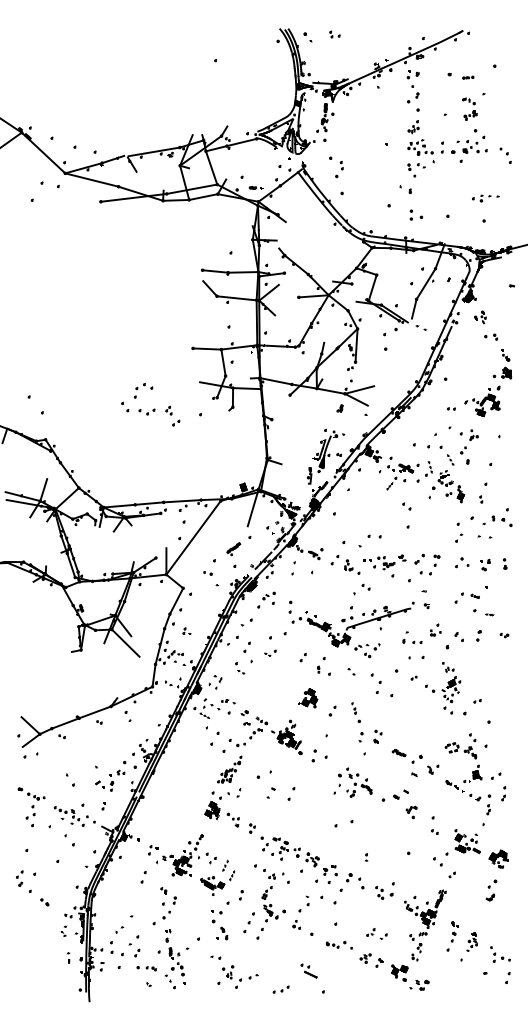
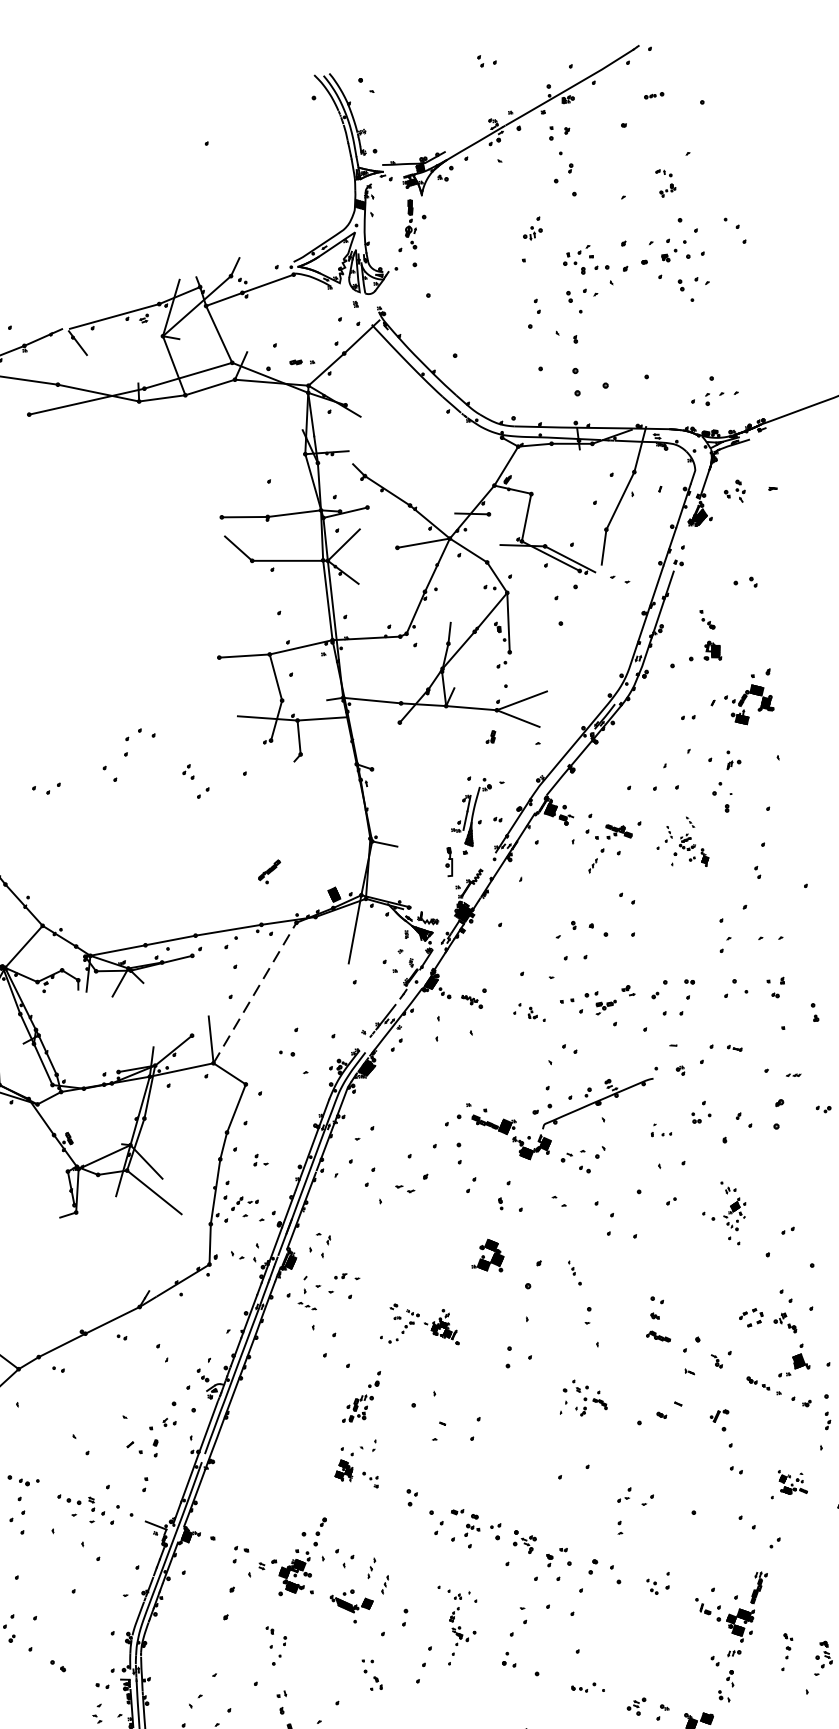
part: (334, 34) -> (486, 60), moved
part: (468, 77) -> (654, 95), moved
part: (469, 108) -> (665, 181), size x0.7
part: (413, 127) -> (532, 229), moved
part: (442, 147) -> (624, 255), size x1.6
part: (505, 155) -> (734, 230), moved
part: (339, 169) -> (533, 313), moved
part: (479, 170) -> (694, 289), added
part: (485, 198) -> (714, 398), moved
part: (416, 214) -> (590, 379), size x1.6
part: (480, 317) -> (734, 491), moved
part: (502, 364) -> (703, 636), moved
part: (146, 411) -> (45, 788), moved
part: (440, 478) -> (681, 842), size x0.6
part: (497, 520) -> (581, 928), moved
line: (193, 537) -> (254, 992), solid -> dashed
part: (233, 549) -> (269, 872), moved
part: (505, 563) -> (815, 1011), moved
part: (345, 564) -> (529, 1012), size x0.6
part: (466, 597) -> (719, 1051), moved
part: (266, 599) -> (395, 1088), removed
part: (290, 606) -> (459, 1152), moved
part: (478, 635) -> (777, 1113), size x1.6
part: (412, 637) -> (661, 1129), size x0.6
part: (270, 652) -> (412, 1182), size x1.6
part: (240, 668) -> (362, 1215), removed
part: (443, 688) -> (725, 1214), size x0.7
part: (332, 710) -> (532, 1273), size x1.6
part: (355, 712) -> (573, 1272), size x0.7
part: (127, 715) -> (161, 1351), moved
part: (265, 732) -> (418, 1324), size x0.6
part: (377, 736) -> (656, 1307), moved
part: (352, 782) -> (581, 1397), size x0.7
part: (222, 807) -> (355, 1465), size x0.7
part: (411, 812) -> (719, 1420), moved
part: (462, 842) -> (787, 1483), size x0.6
part: (143, 877) -> (228, 1604), size x1.6
part: (384, 890) -> (657, 1582), size x0.7
part: (271, 901) -> (459, 1623), size x0.6
part: (168, 903) -> (277, 1645), size x0.7
part: (219, 925) -> (371, 1675), size x0.6
part: (376, 933) -> (634, 1495), moved
part: (452, 936) -> (786, 1652), size x0.7
part: (339, 945) -> (588, 1688), size x0.7

